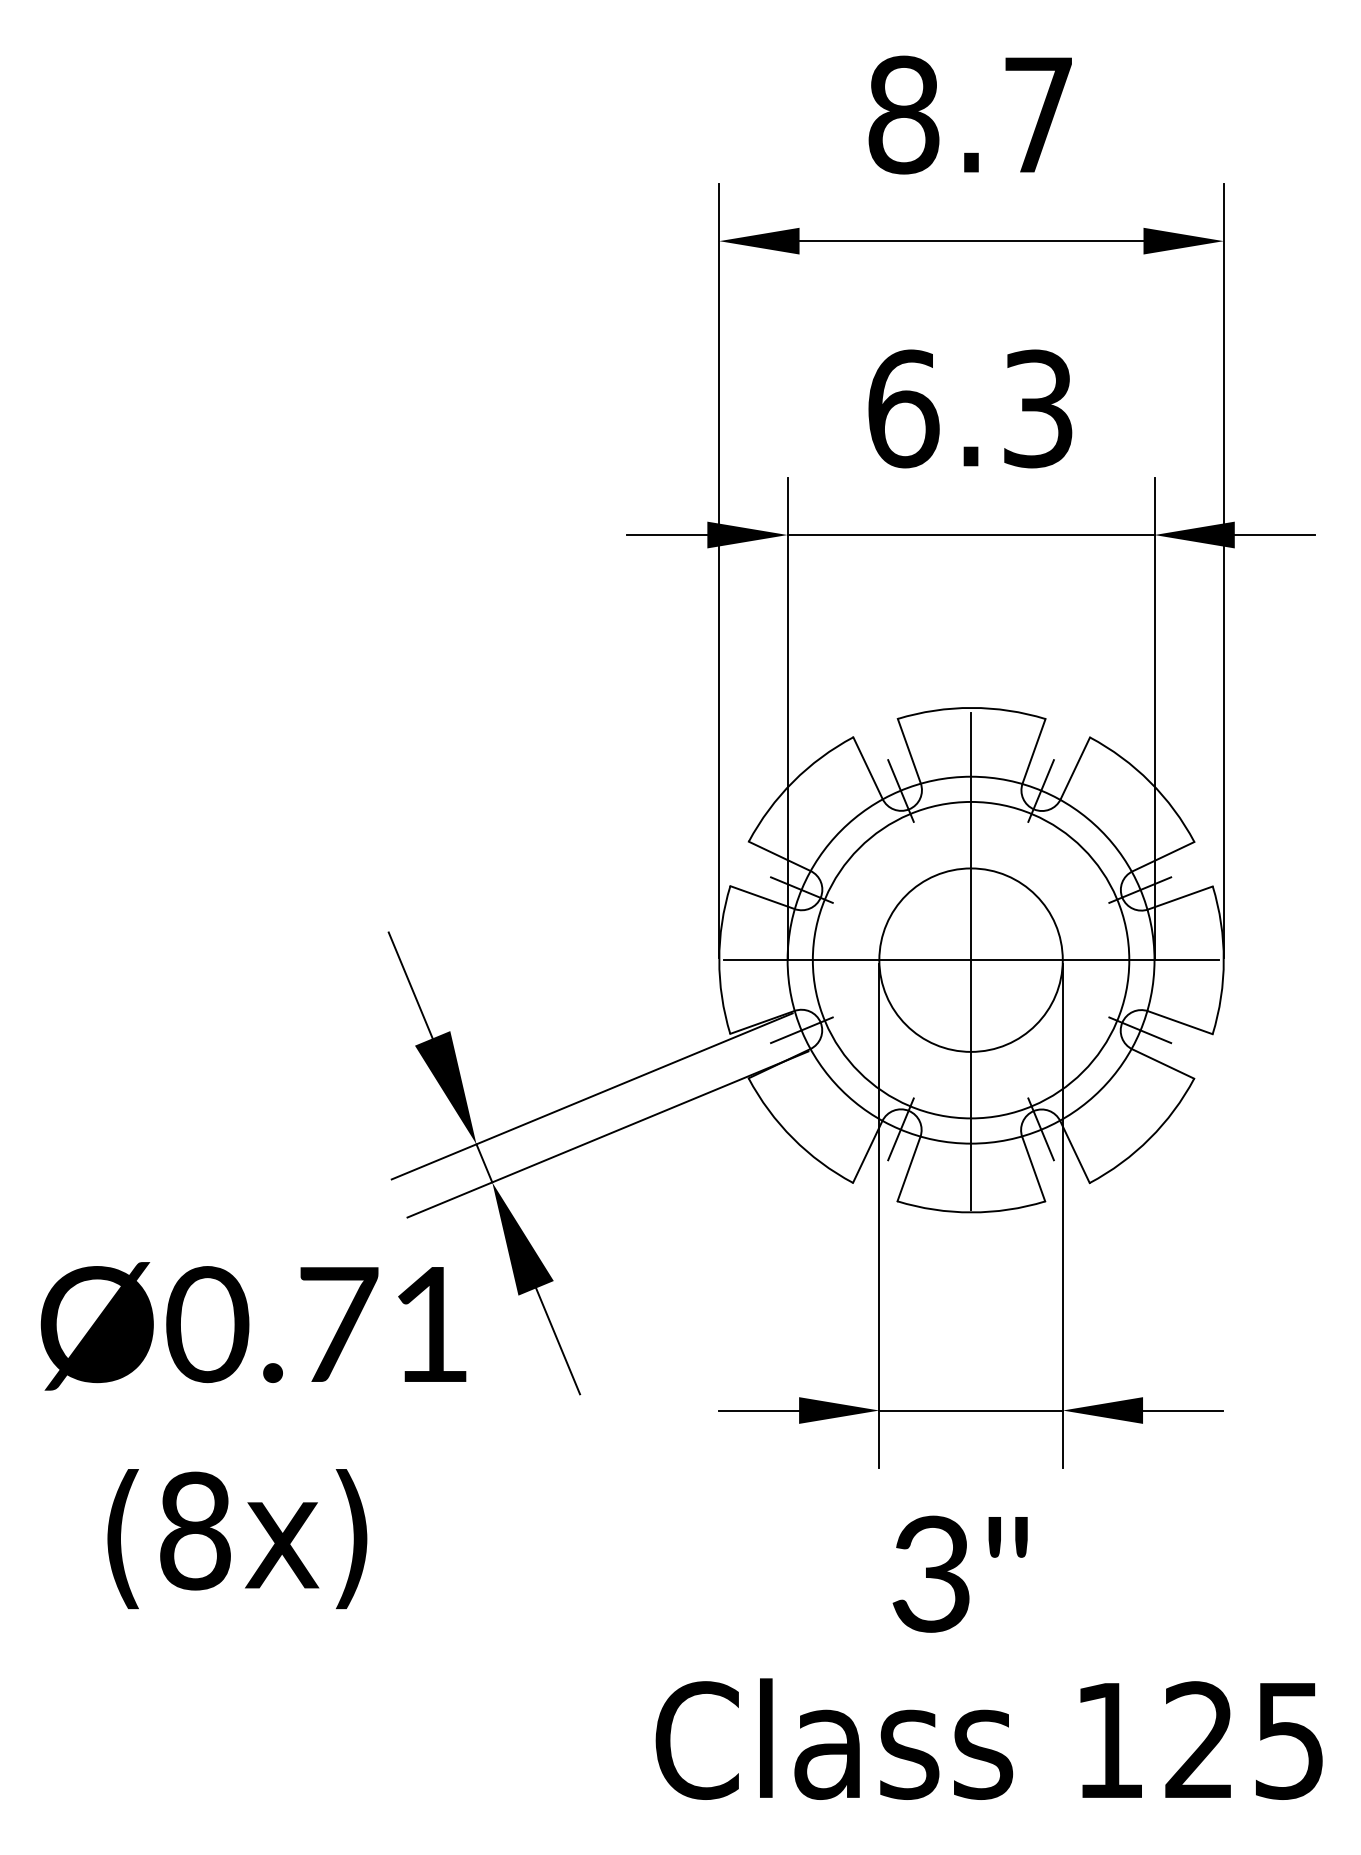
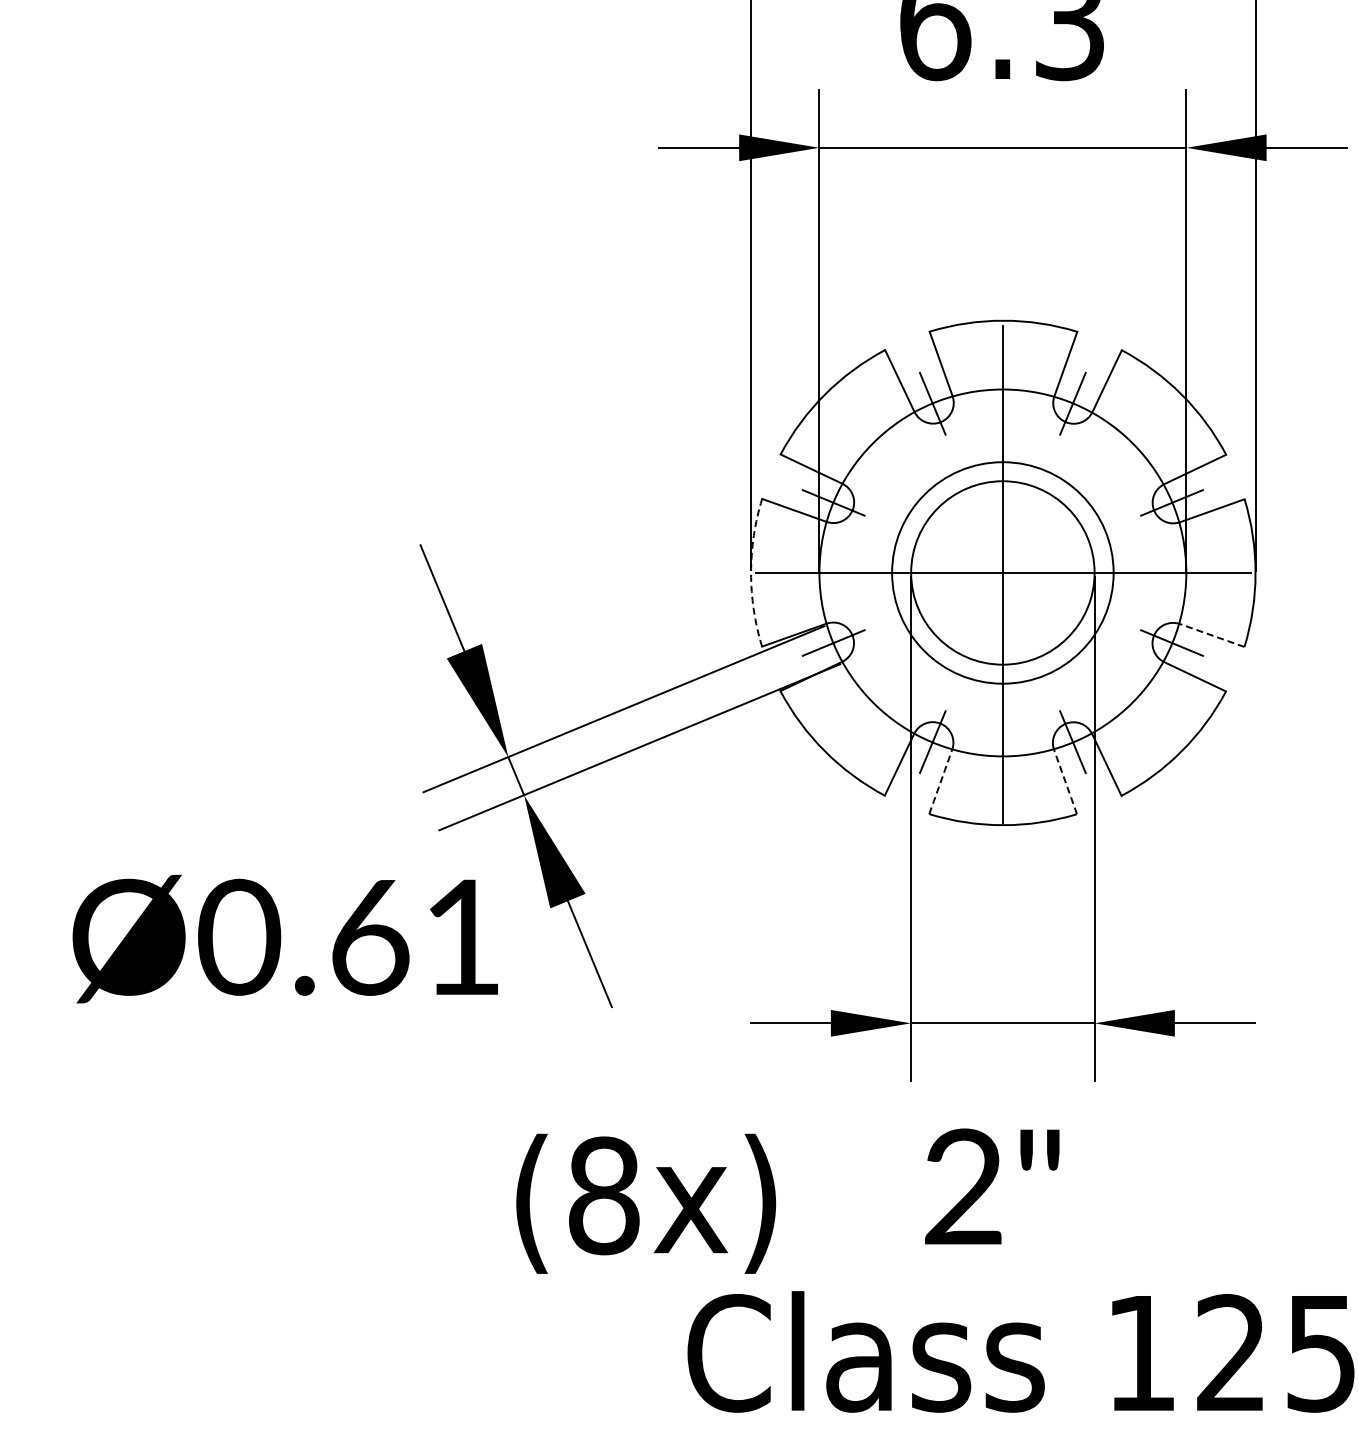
circle: (970, 959) -> (1002, 572), size x0.7
arc: (719, 960) -> (751, 573), solid -> dashed
line: (1180, 1022) -> (1212, 635), solid -> dashed
line: (909, 1168) -> (941, 781), solid -> dashed
line: (1033, 1168) -> (1065, 781), solid -> dashed
text: (339, 1325) -> (371, 938), Ø0.71 -> Ø0.61
text: (237, 1539) -> (646, 1204), moved
text: (930, 1574) -> (962, 1187), 3" -> 2"

